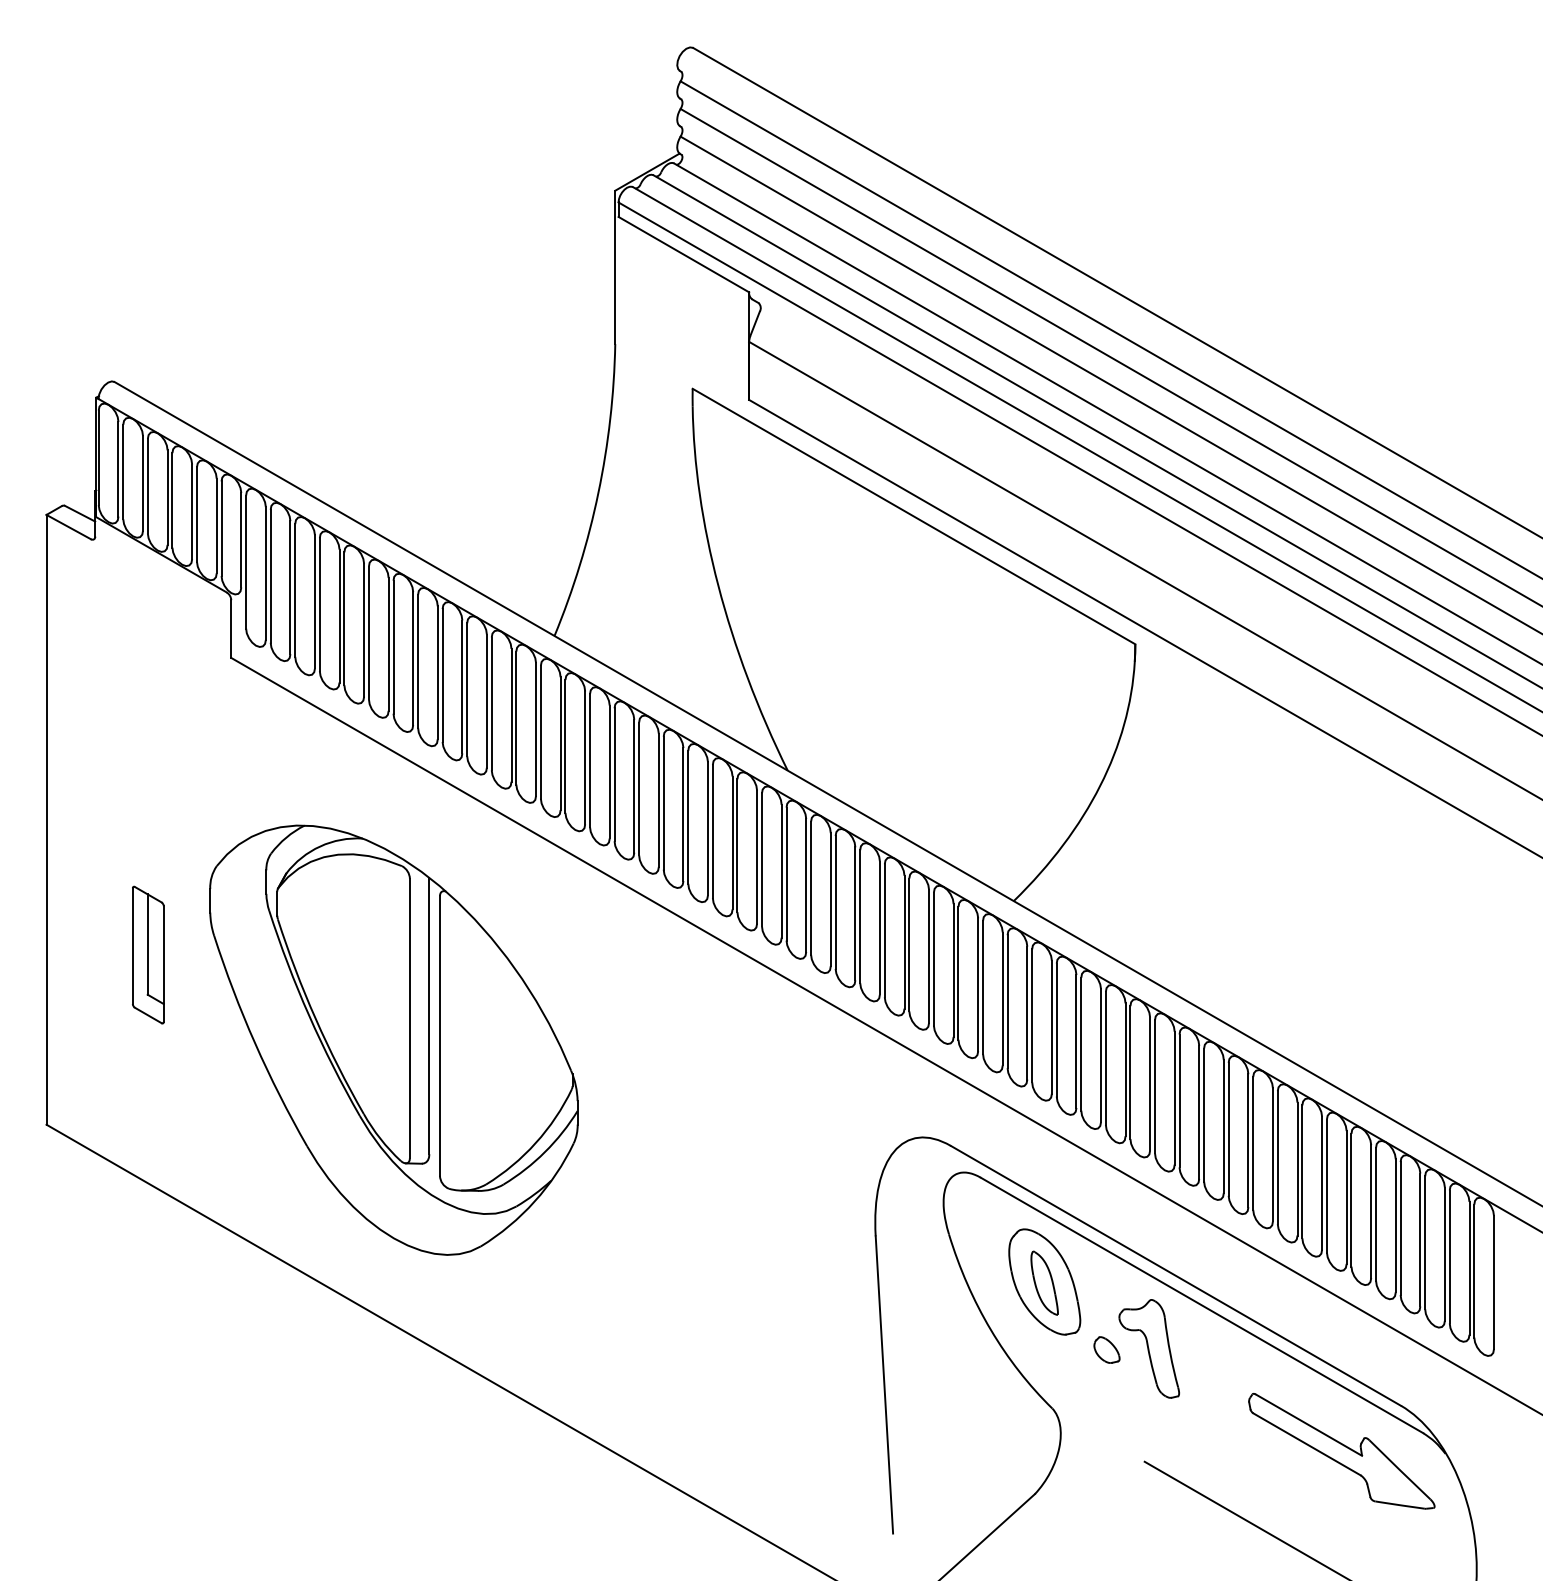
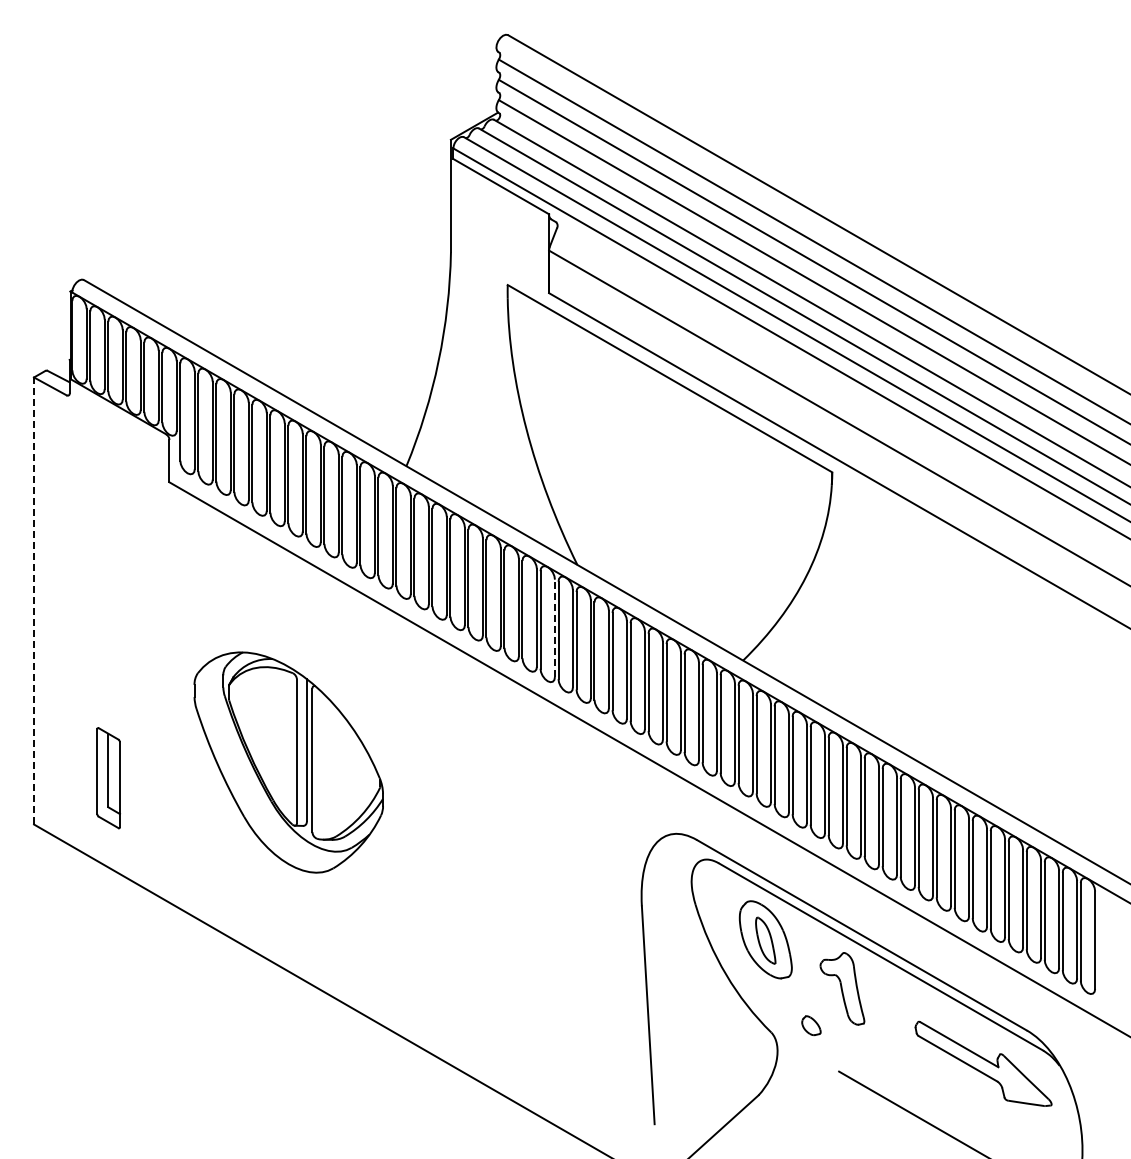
line: (47, 820) -> (34, 601), solid -> dashed
line: (756, 857) -> (554, 628), solid -> dashed
part: (148, 955) -> (108, 778), moved
part: (393, 1040) -> (288, 762), size x0.7
part: (1107, 1349) -> (811, 1025), moved

